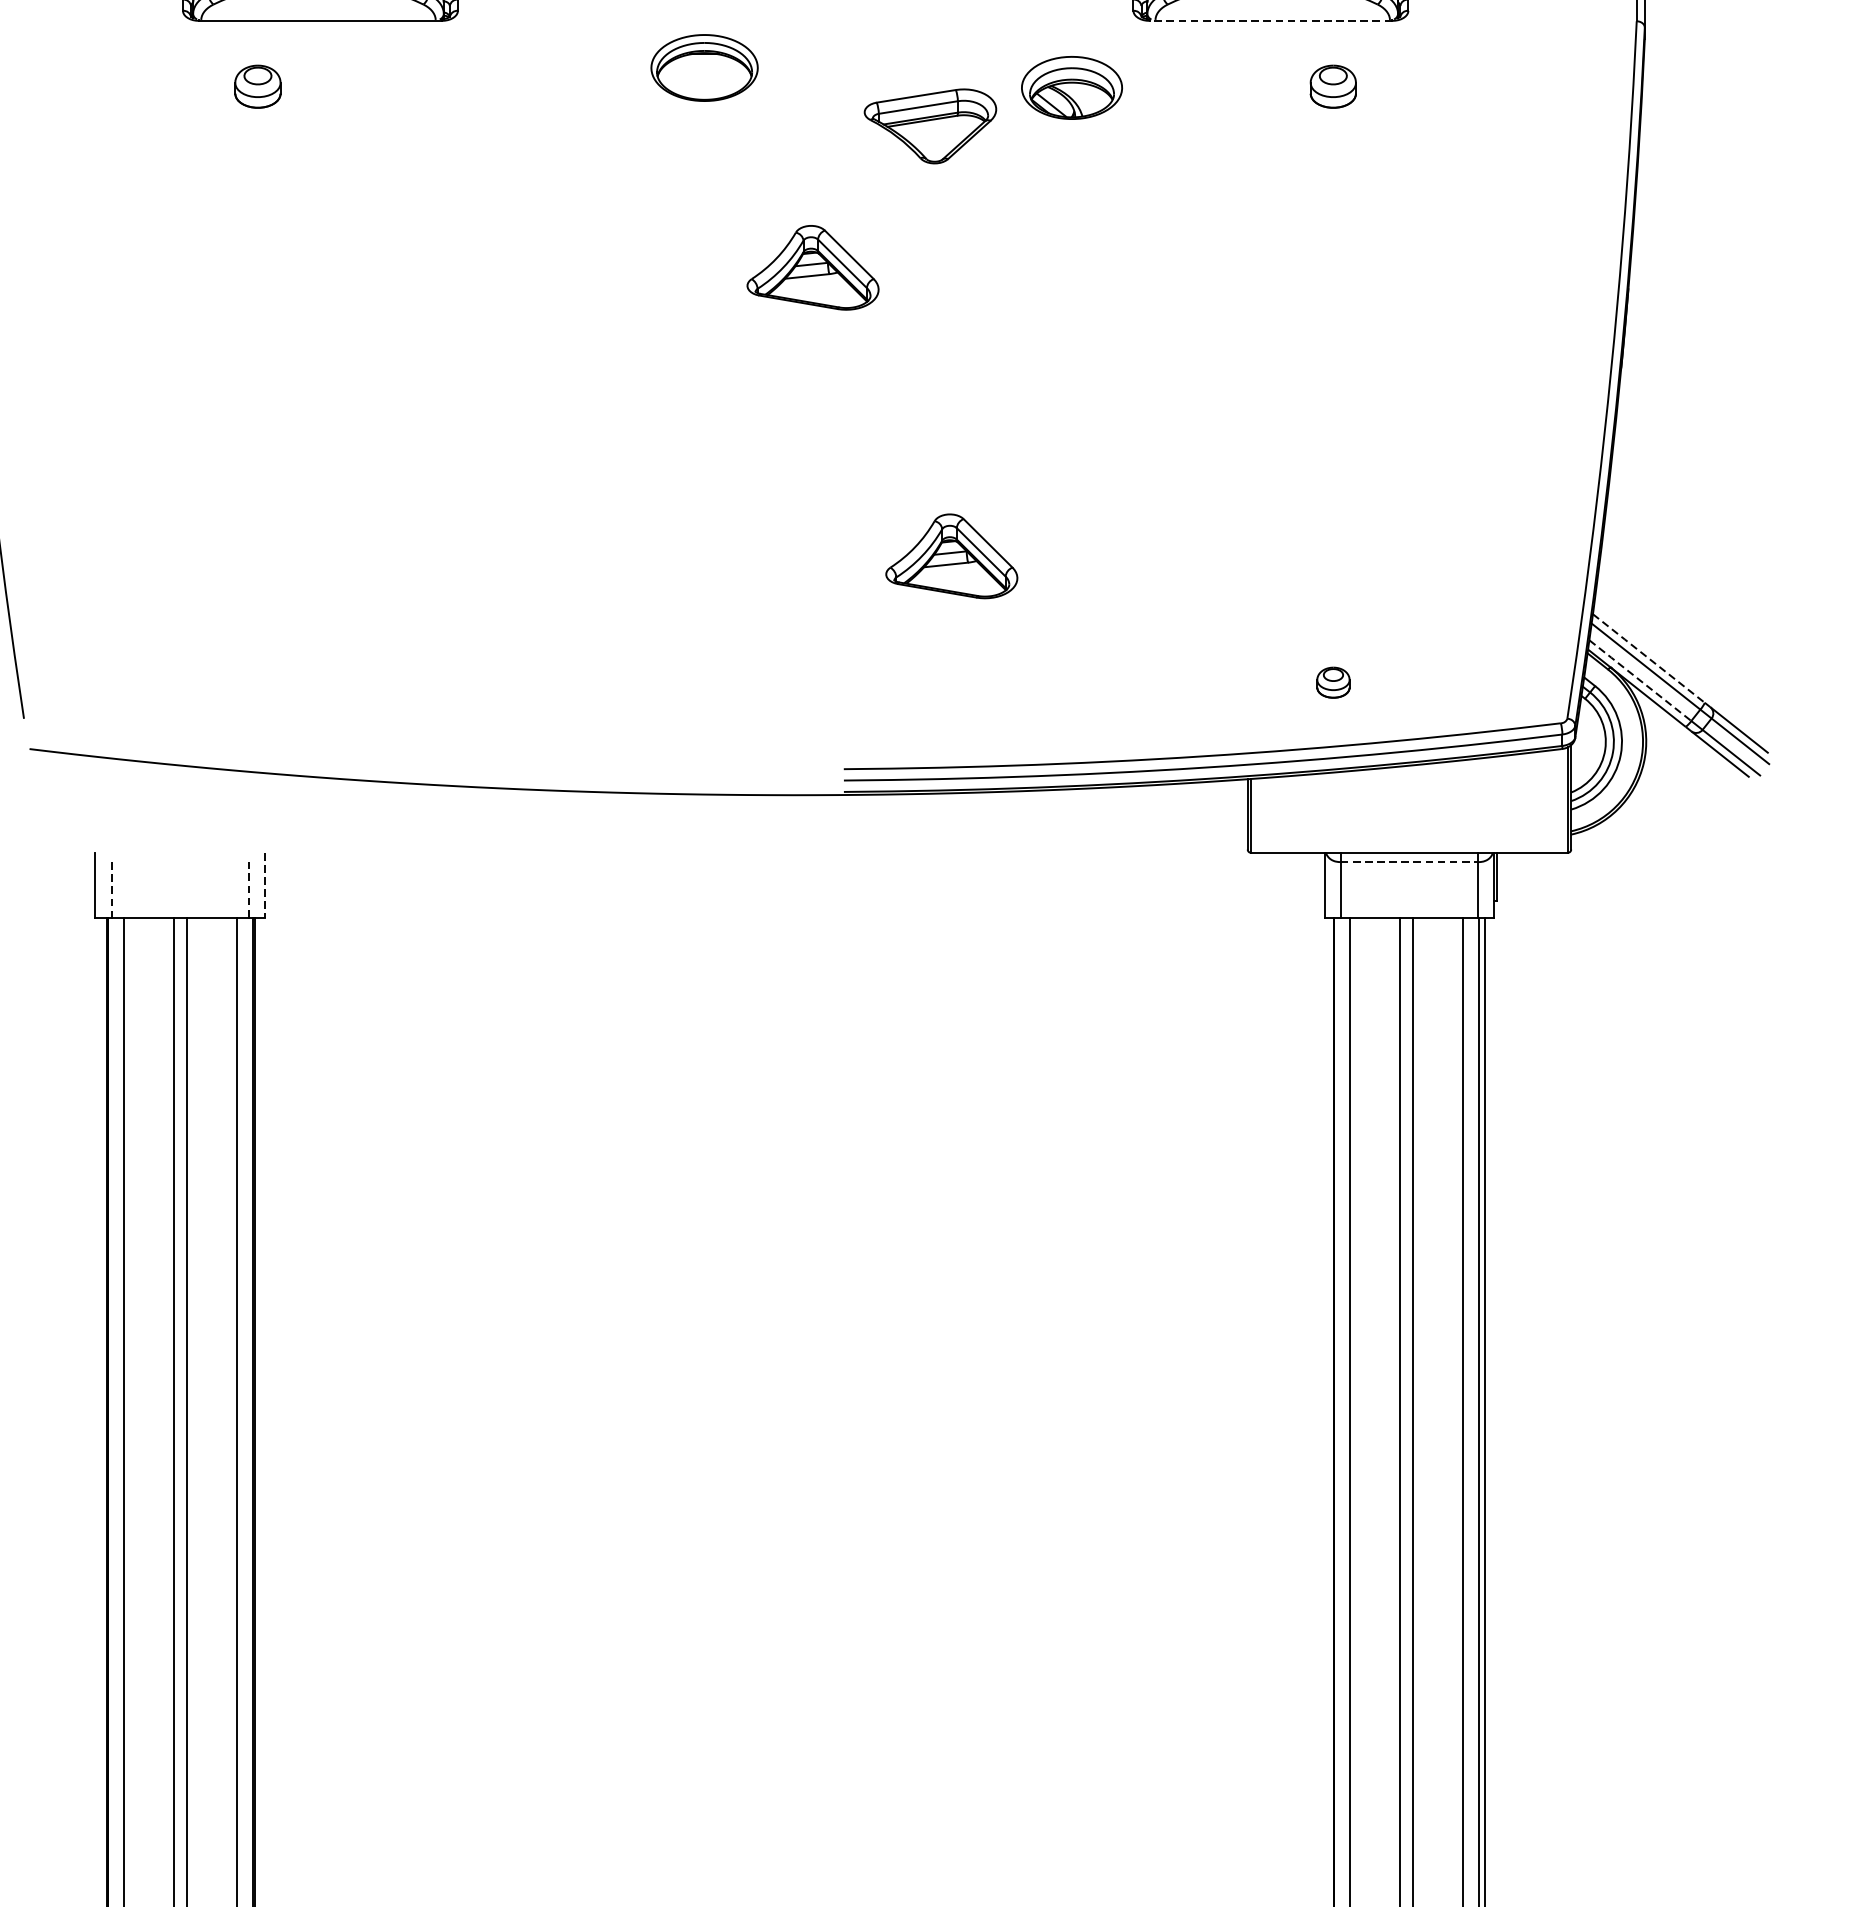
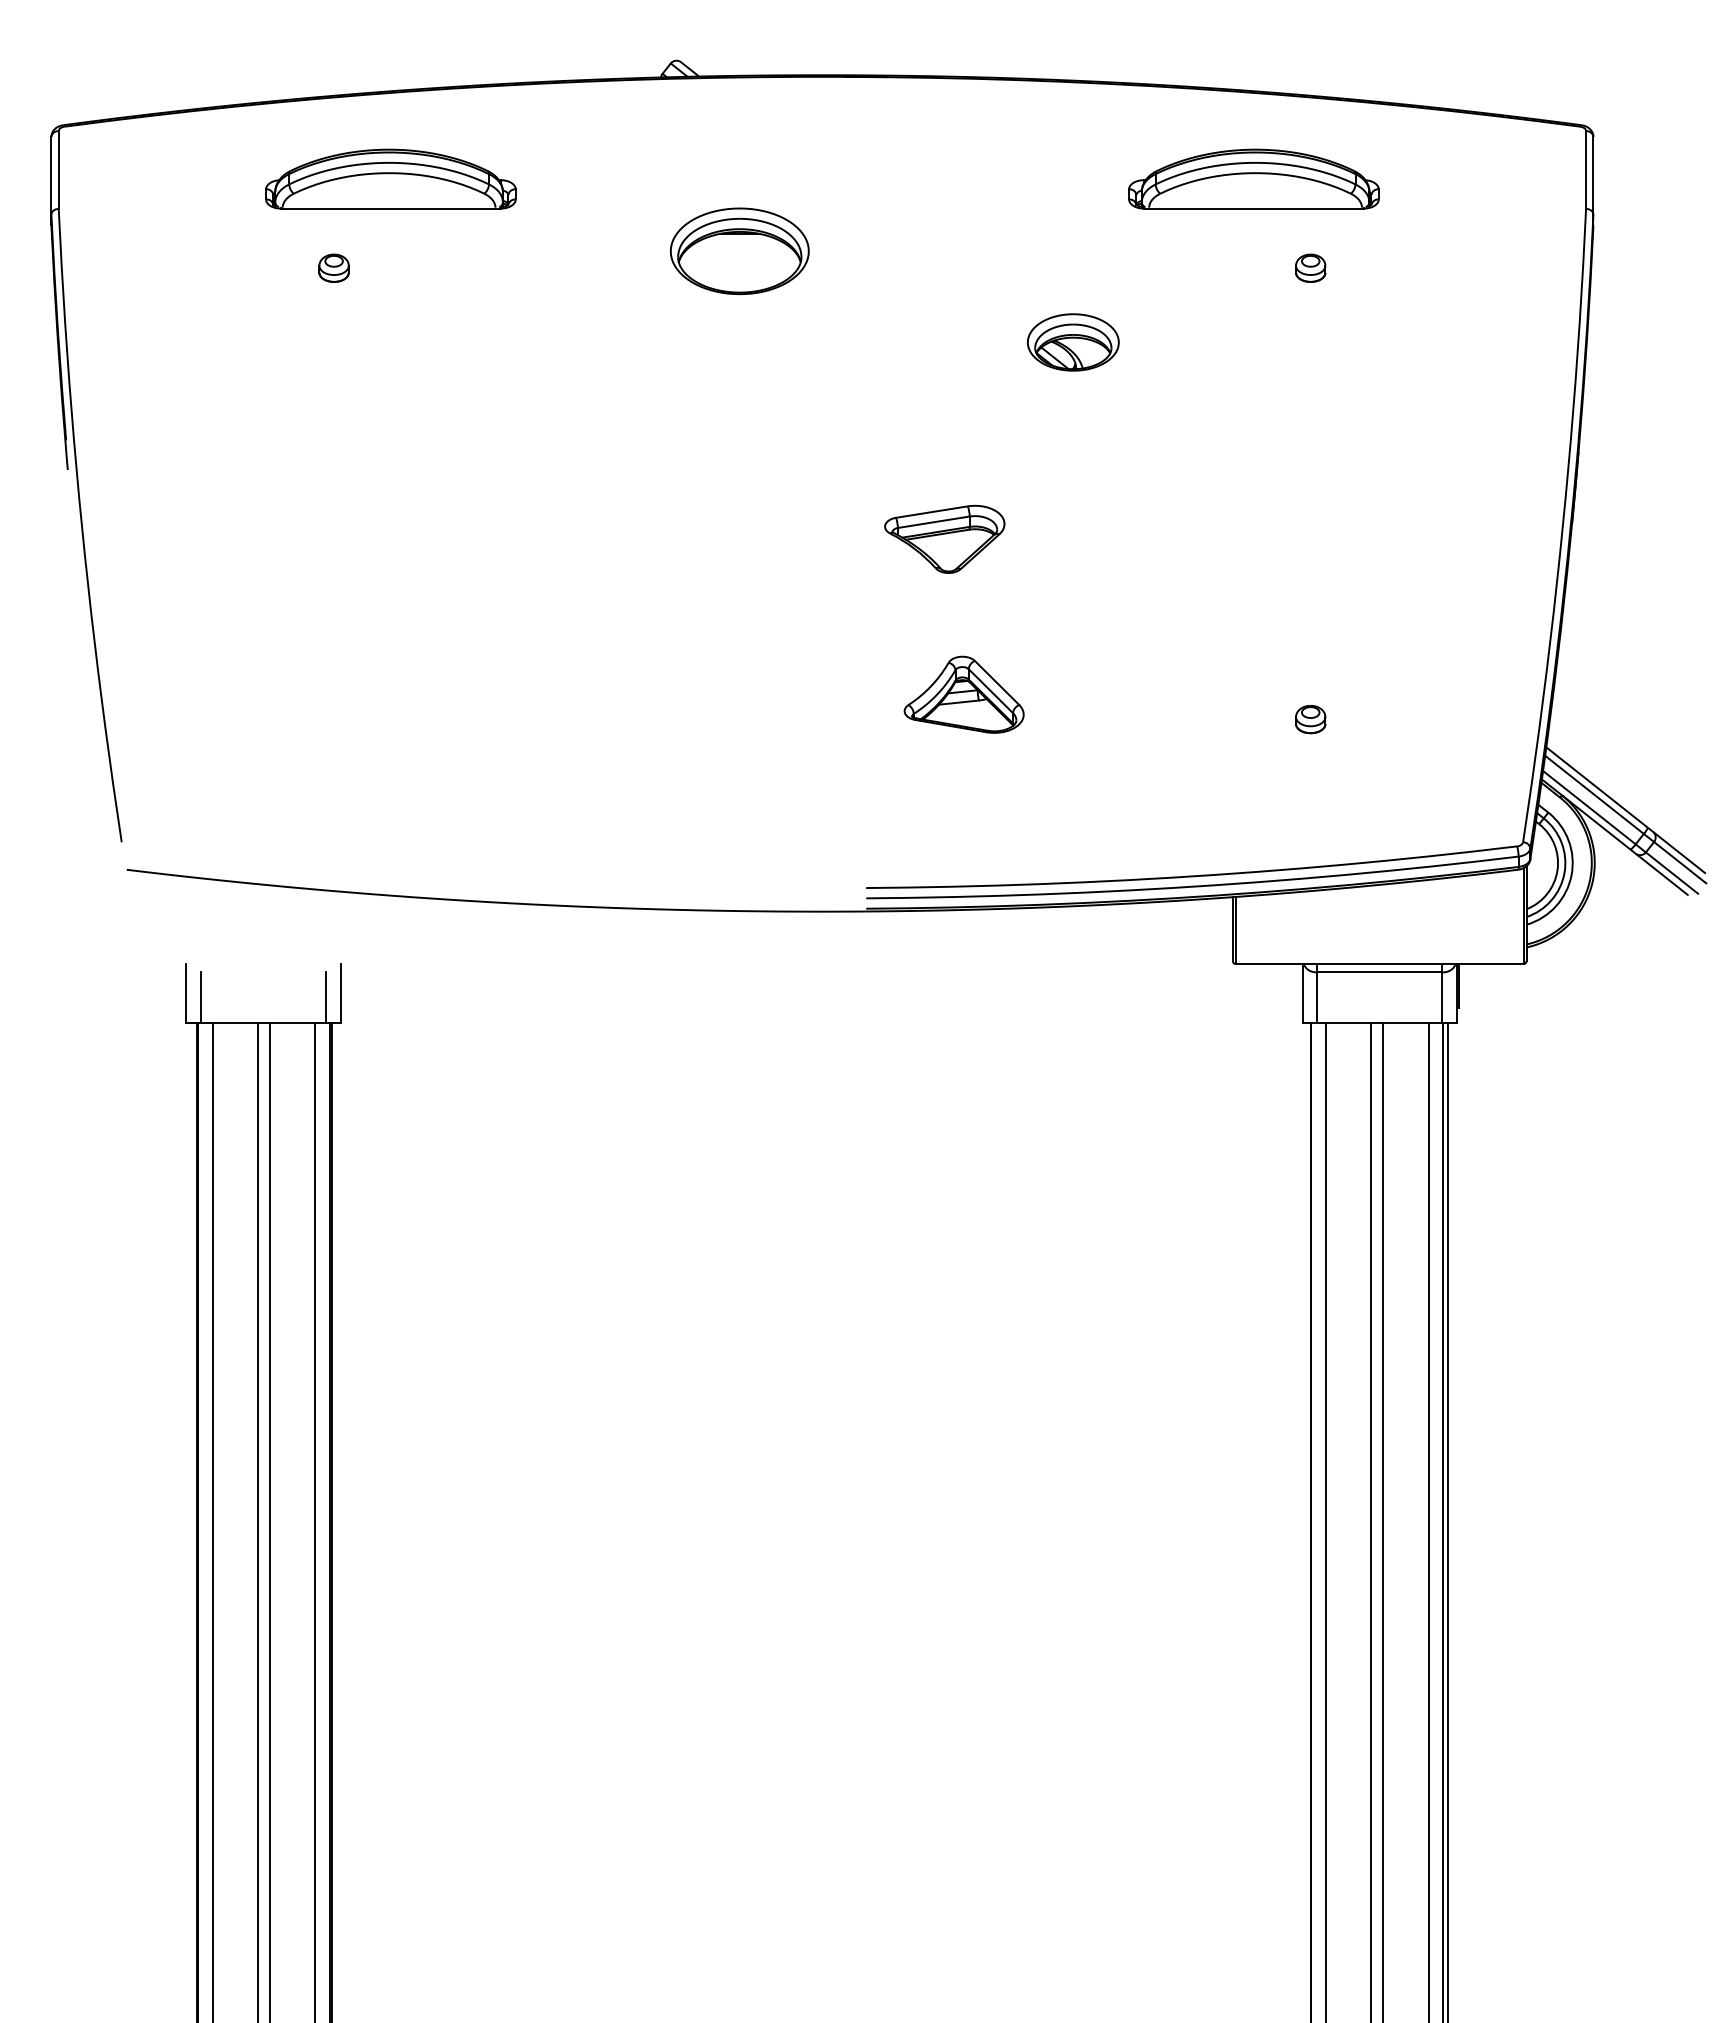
line: (1270, 20) -> (1253, 208), dashed -> solid
part: (704, 68) -> (739, 251), size x1.43
part: (257, 85) -> (333, 267), size x0.71
part: (1333, 85) -> (1310, 267), size x0.71
part: (1072, 87) -> (1073, 342), moved
part: (930, 125) -> (944, 538), moved
part: (812, 267) -> (837, 432), removed
line: (1649, 658) -> (1597, 787), dashed -> solid
line: (1639, 680) -> (1588, 807), dashed -> solid
part: (1333, 682) -> (1310, 719), moved
line: (1410, 862) -> (1380, 972), dashed -> solid
line: (264, 885) -> (340, 993), dashed -> solid
line: (249, 889) -> (326, 997), dashed -> solid
line: (111, 890) -> (201, 998), dashed -> solid

